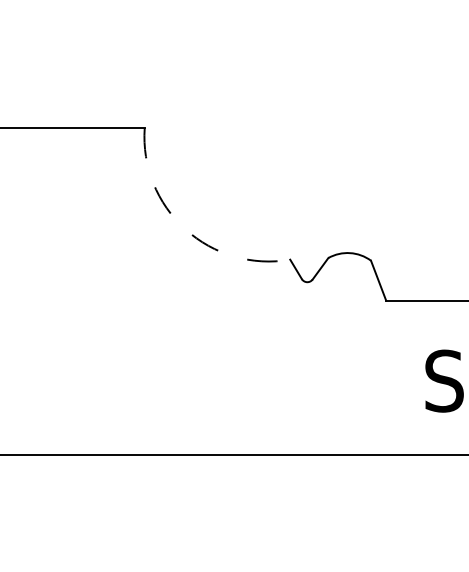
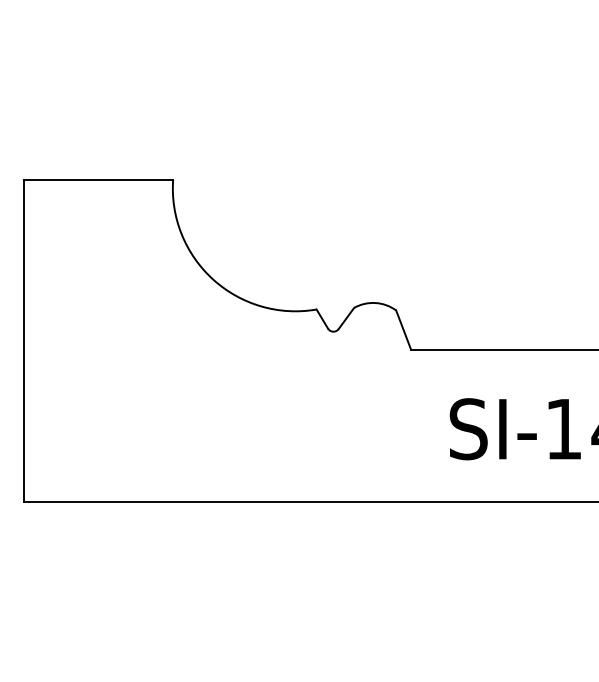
arc: (185, 229) -> (213, 279), dashed -> solid

